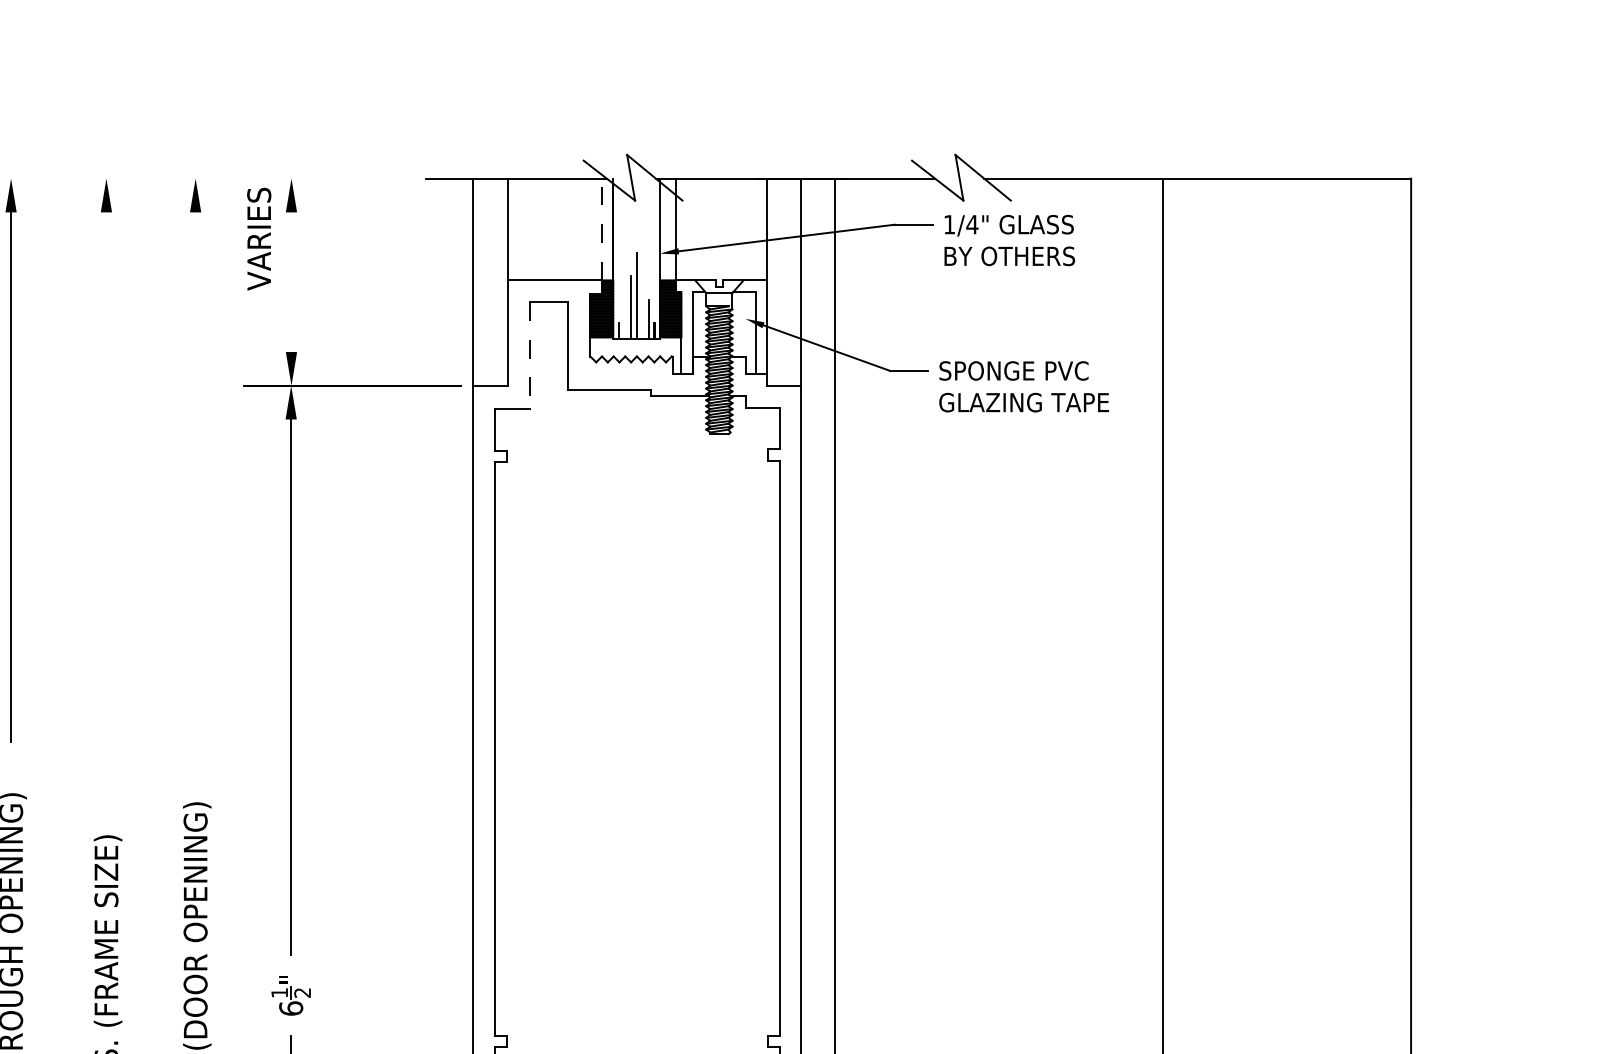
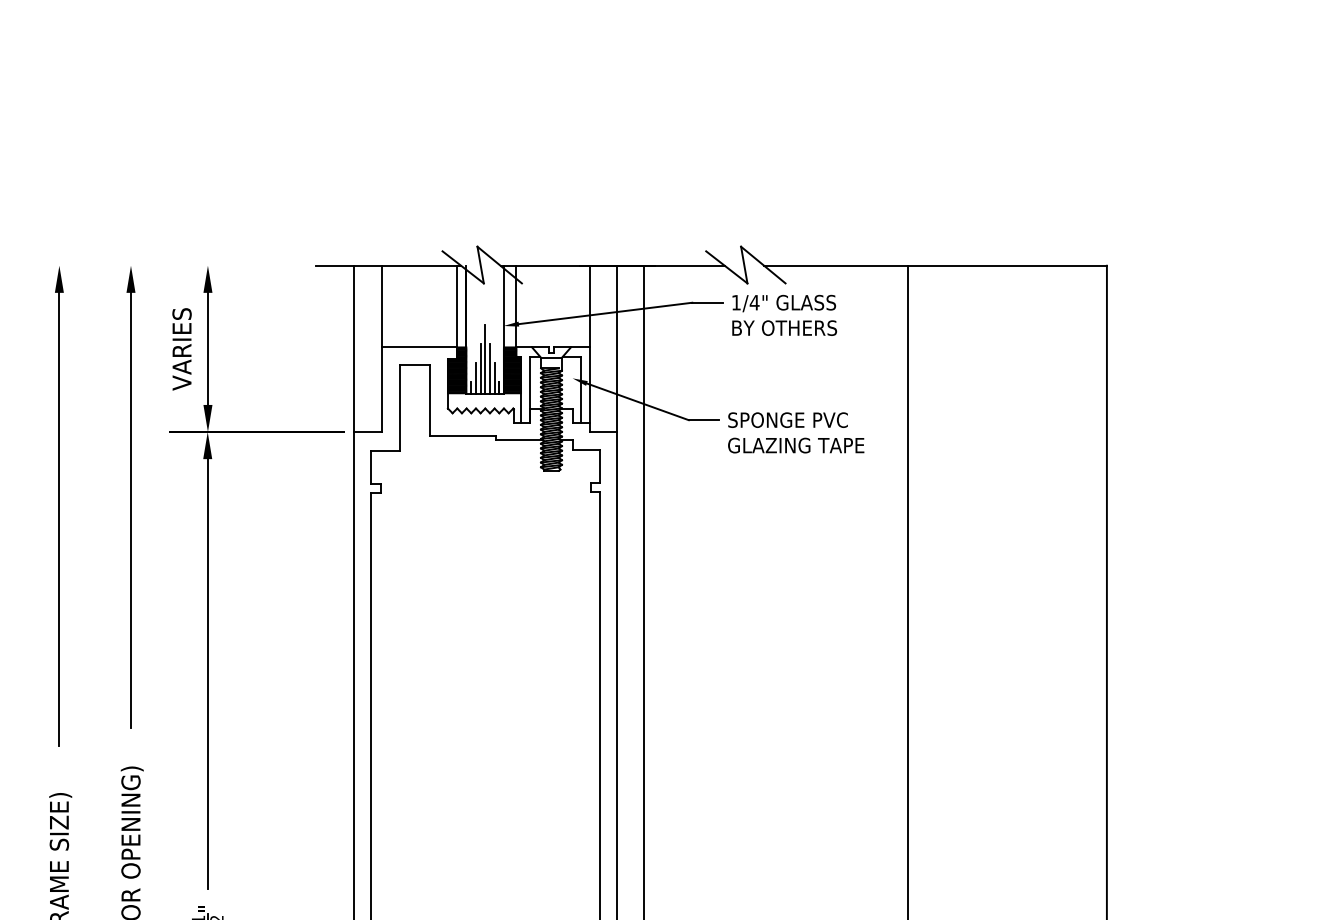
line: (602, 229) -> (457, 306), dashed -> solid
text: (258, 239) -> (181, 349), moved
line: (290, 281) -> (207, 348), added
line: (642, 307) -> (489, 369), added
line: (624, 319) -> (475, 378), added
line: (530, 355) -> (399, 407), dashed -> solid
line: (195, 482) -> (130, 509), added
line: (106, 494) -> (59, 519), added

